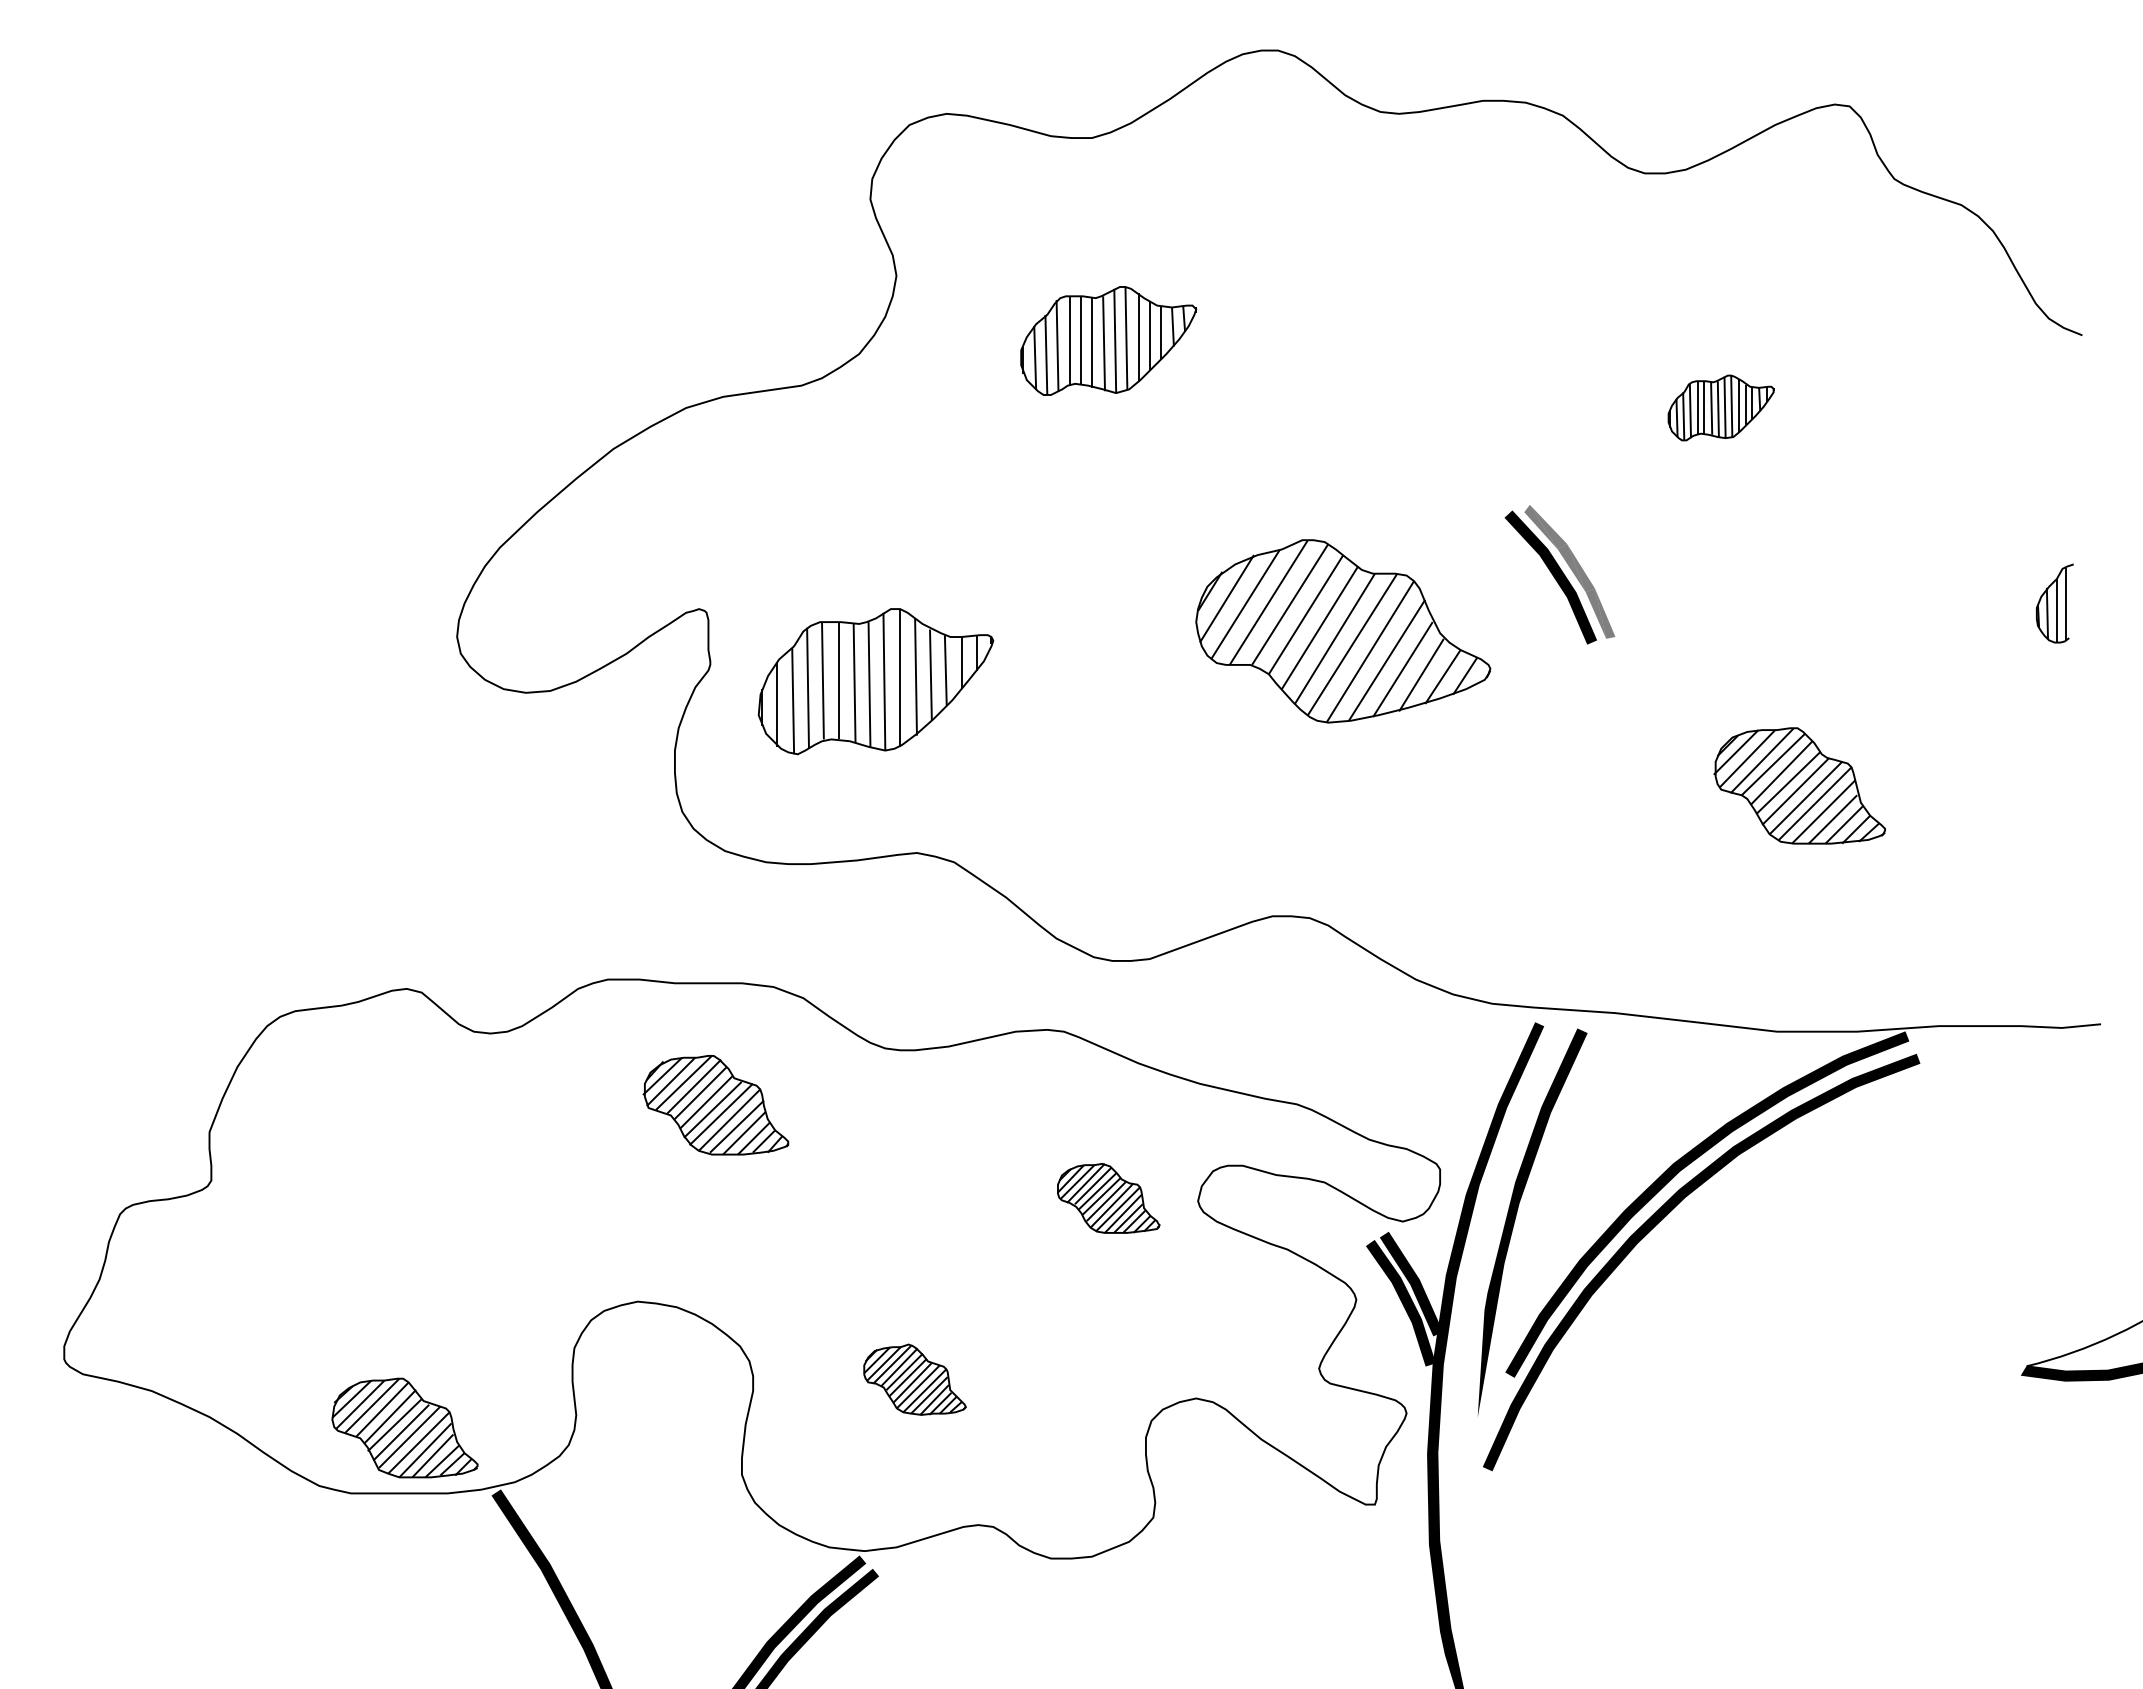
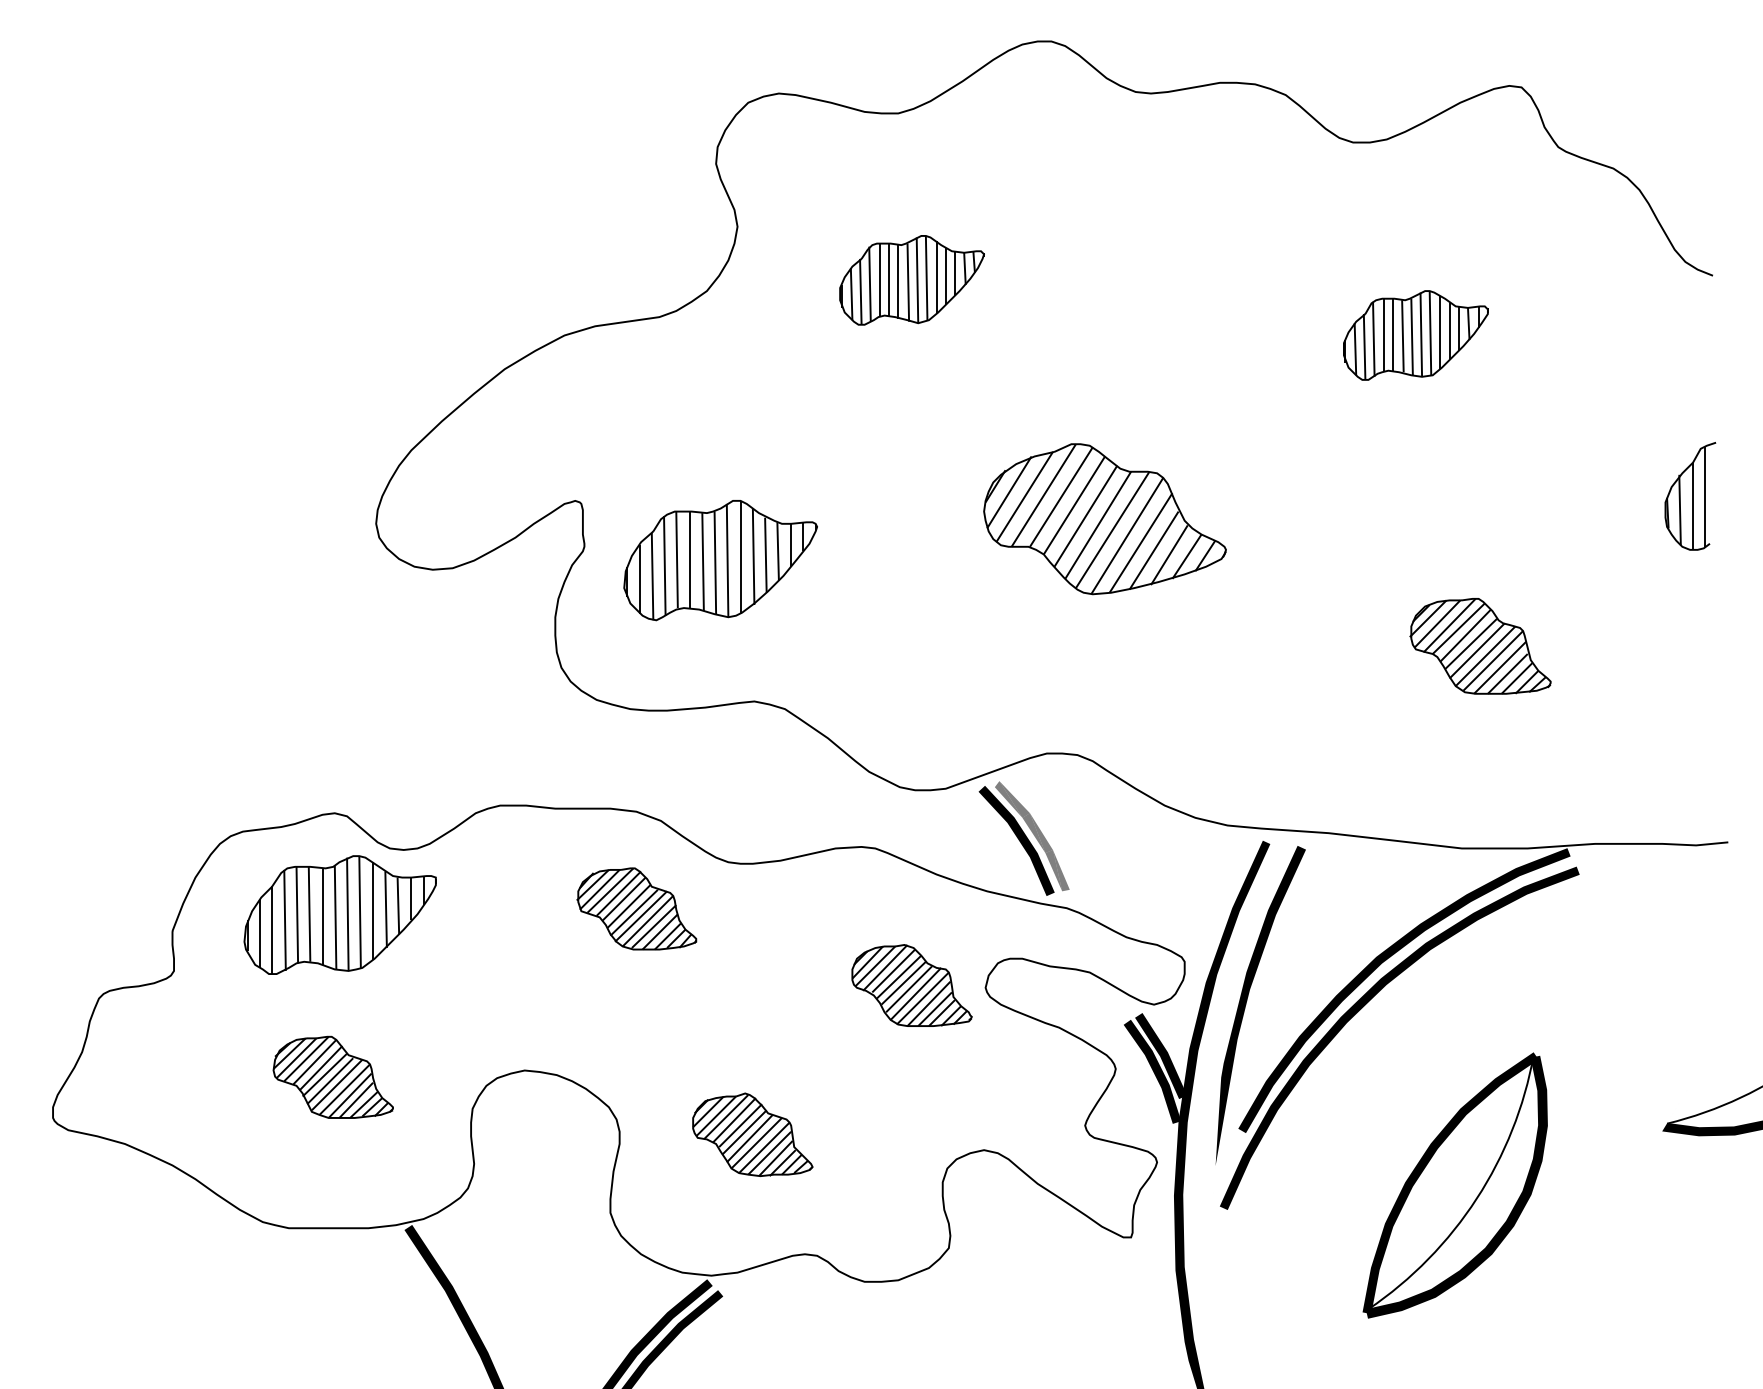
part: (1720, 407) -> (1415, 335), size x1.67
part: (1559, 574) -> (1023, 838), moved
part: (2054, 603) -> (1690, 496), size x1.67
part: (715, 1105) -> (636, 909), moved
part: (413, 1112) -> (340, 914), added
part: (1108, 1198) -> (911, 985), size x1.43
part: (914, 1379) -> (752, 1134), size x1.43
part: (404, 1427) -> (332, 1076), moved
part: (1768, 1441) -> (1454, 1185), added

